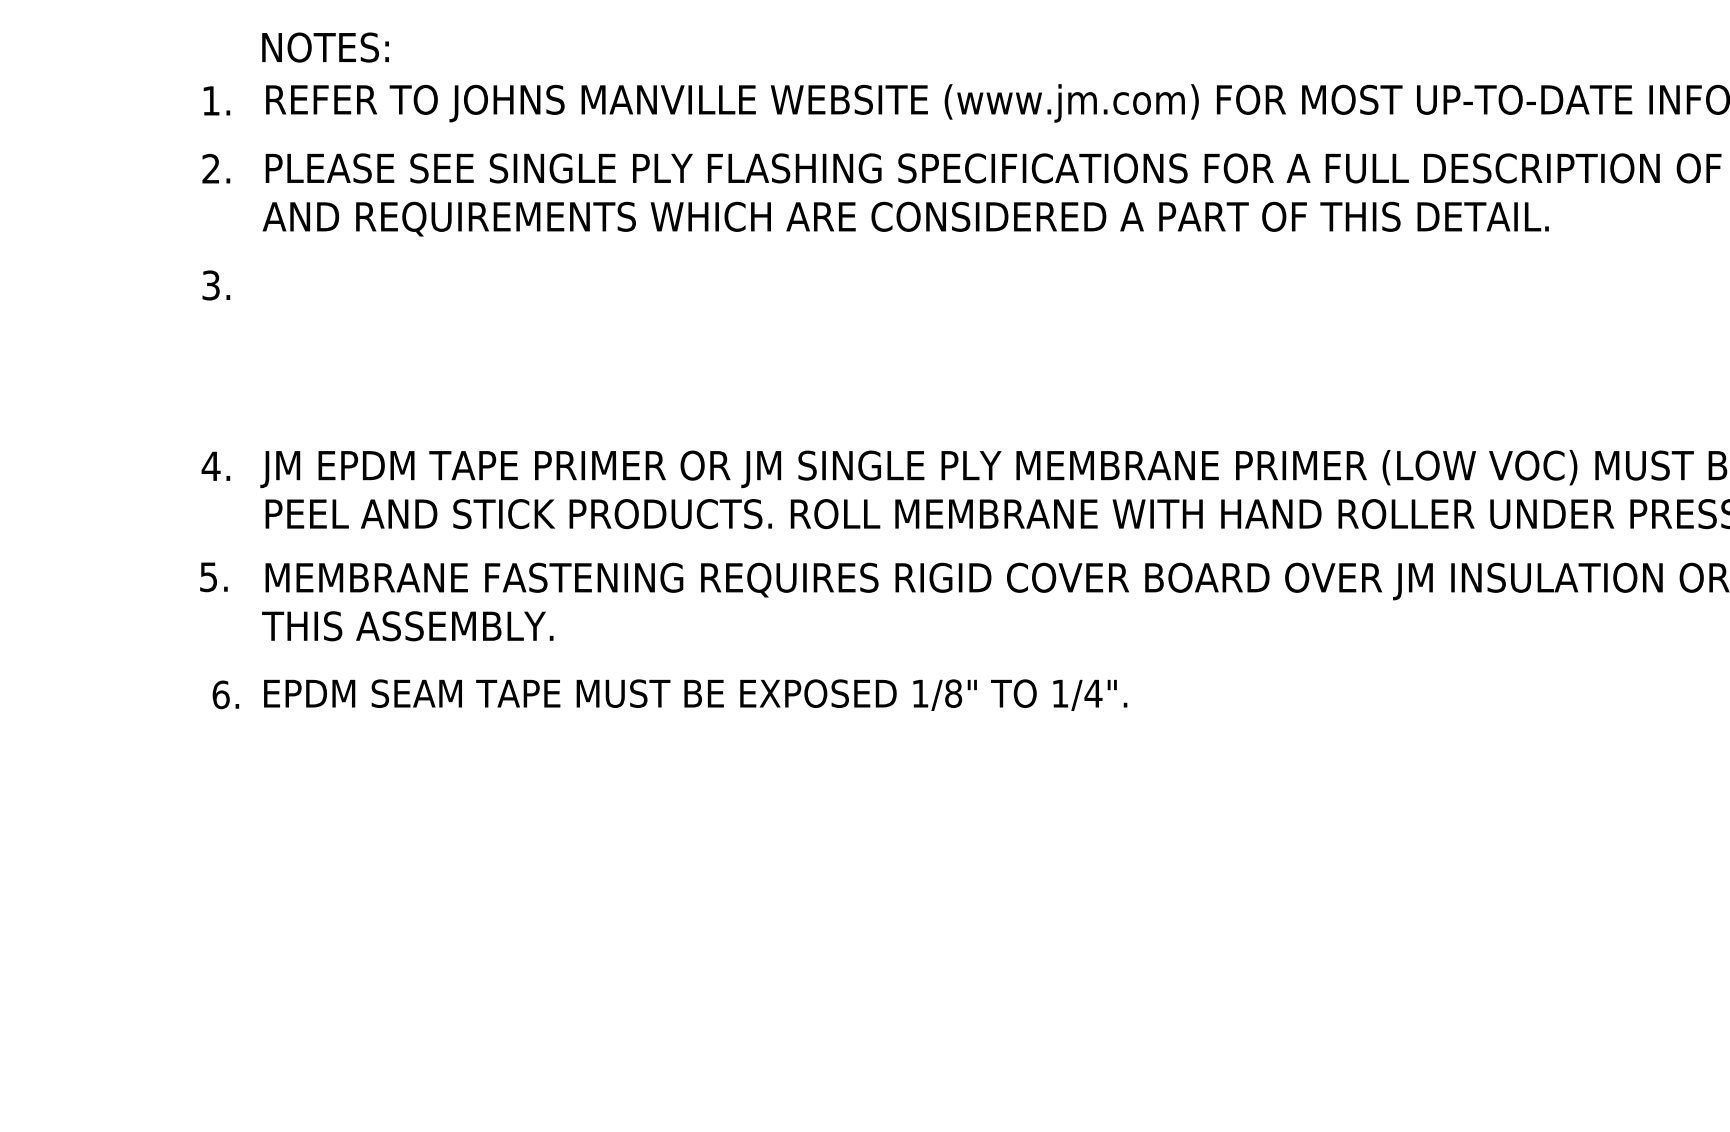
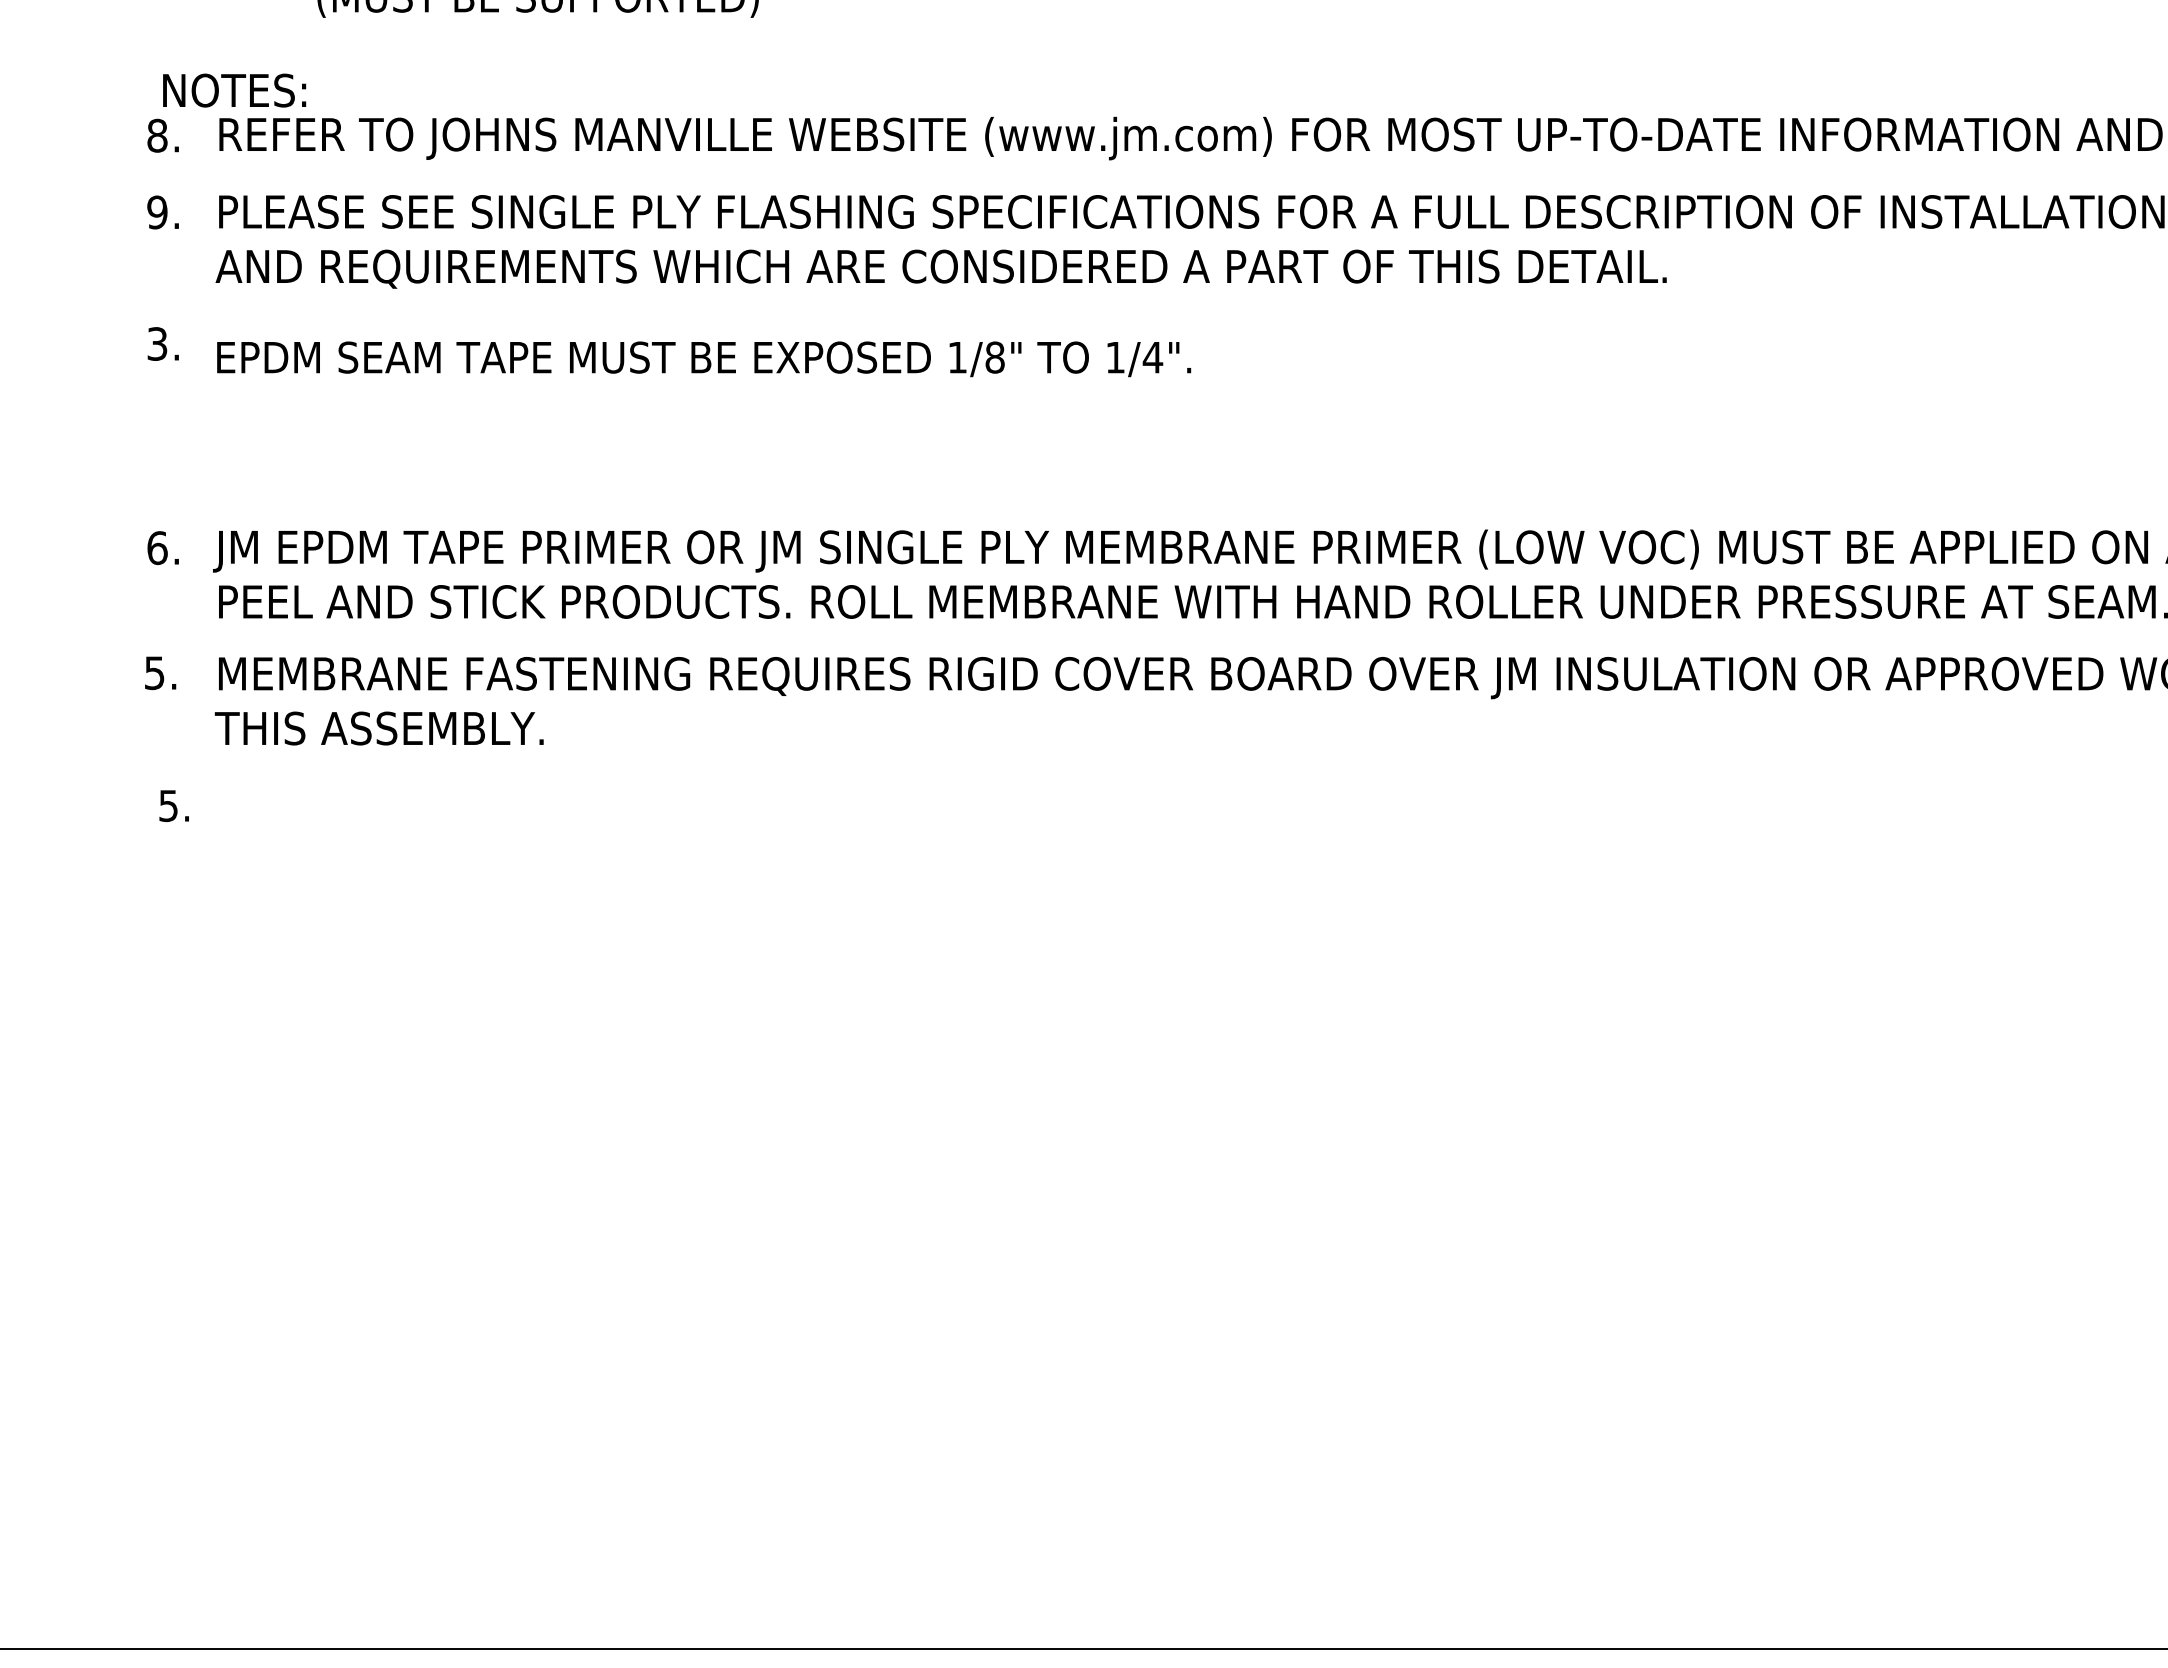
text: (325, 47) -> (234, 90), moved
text: (211, 100) -> (157, 135), 1. -> 8.
text: (211, 168) -> (157, 212), 2. -> 9.
text: (211, 466) -> (157, 548), 4. -> 6.
text: (220, 694) -> (168, 805), 6. -> 5.
text: (695, 695) -> (704, 359), moved

